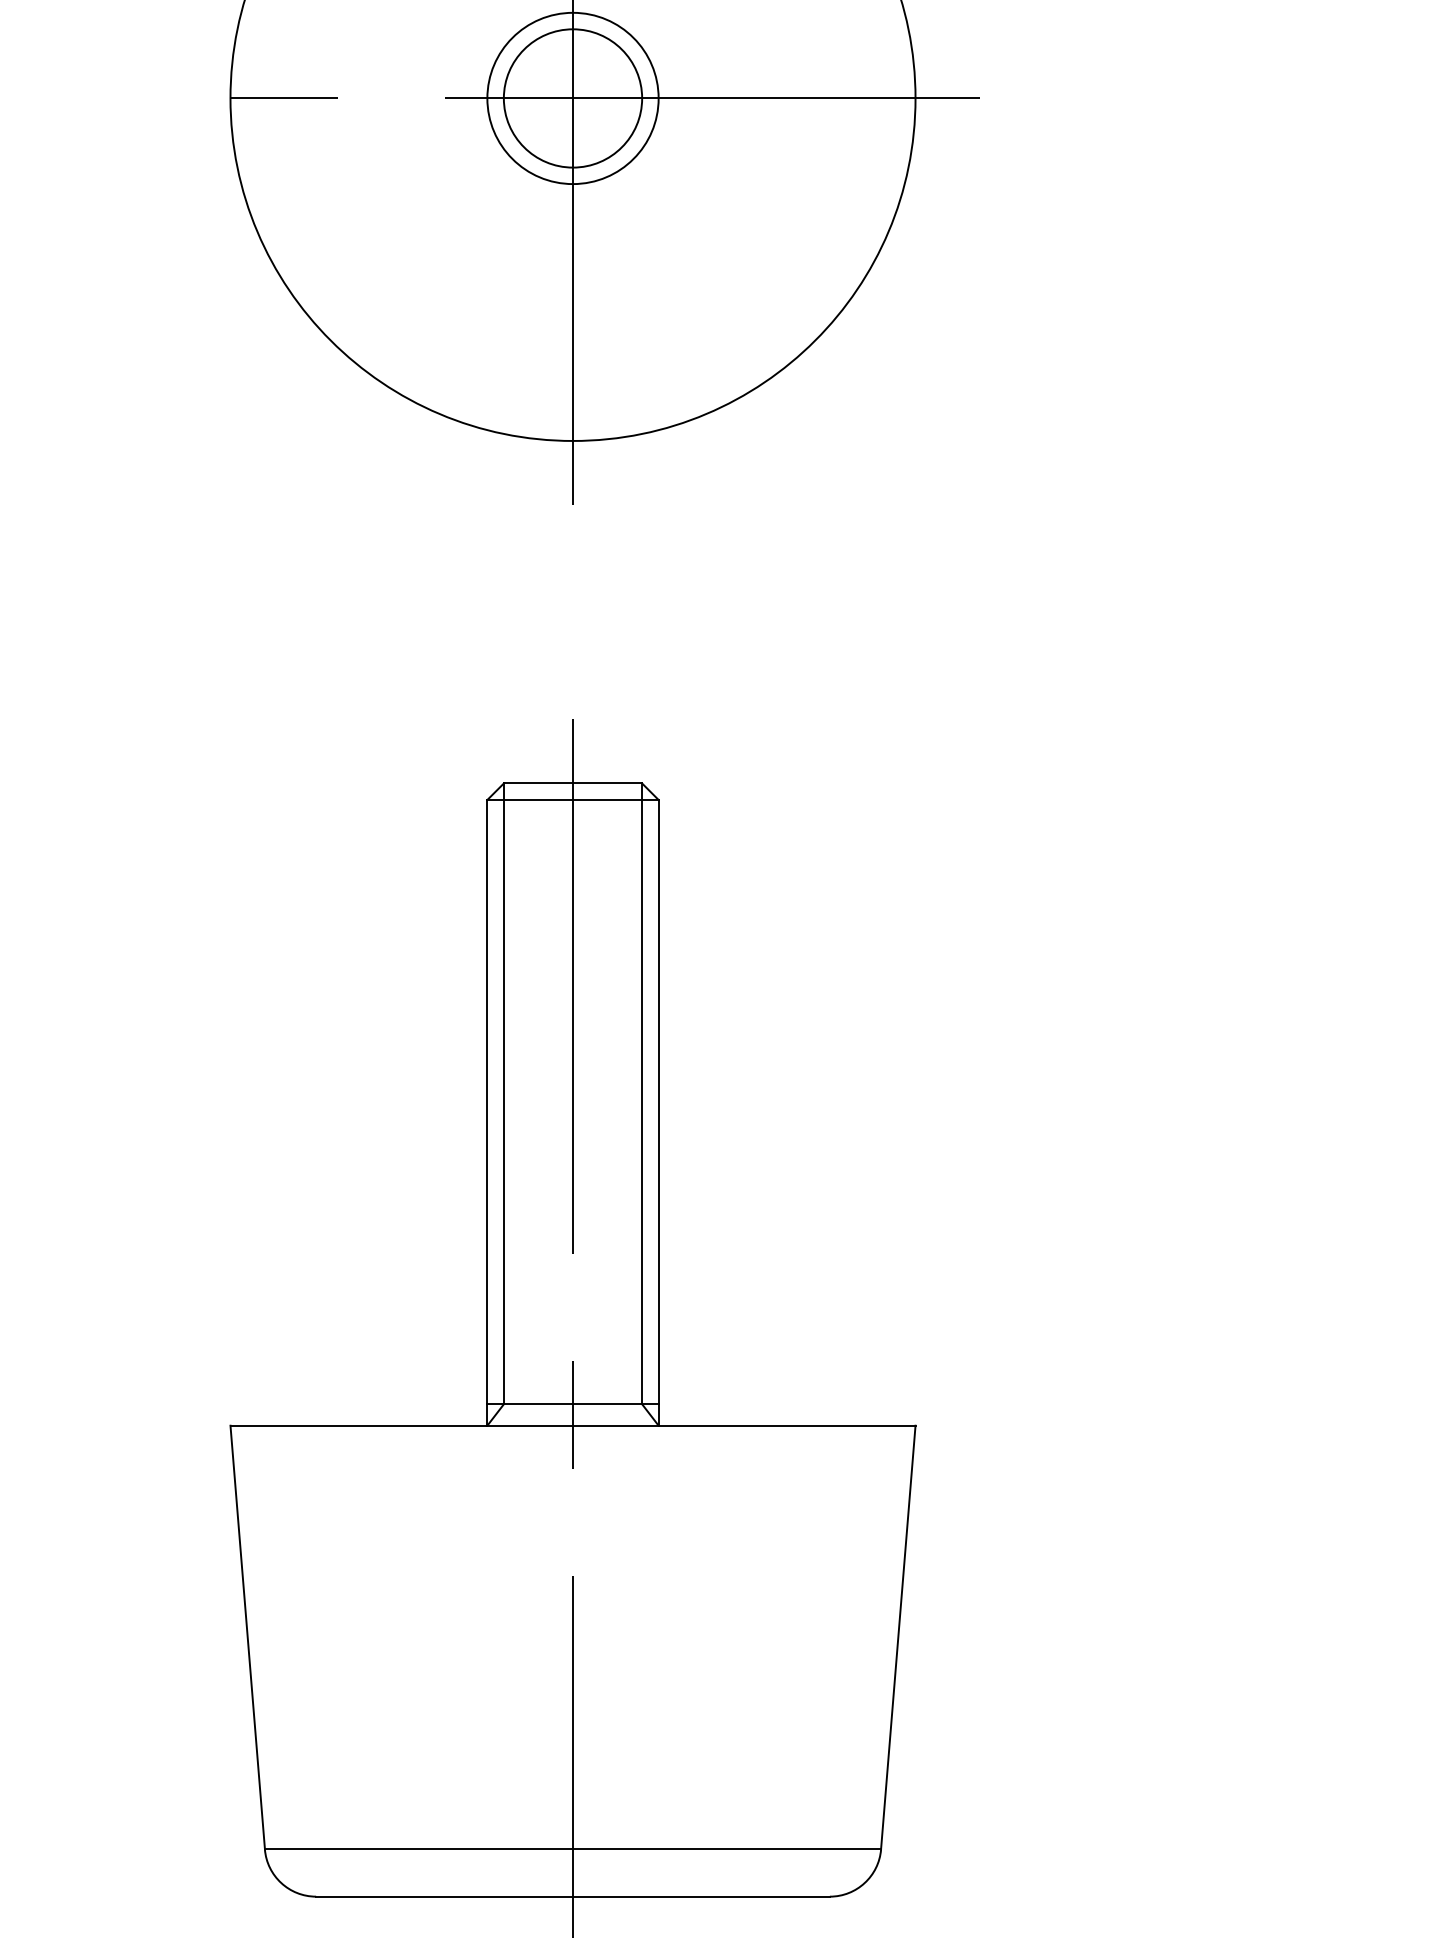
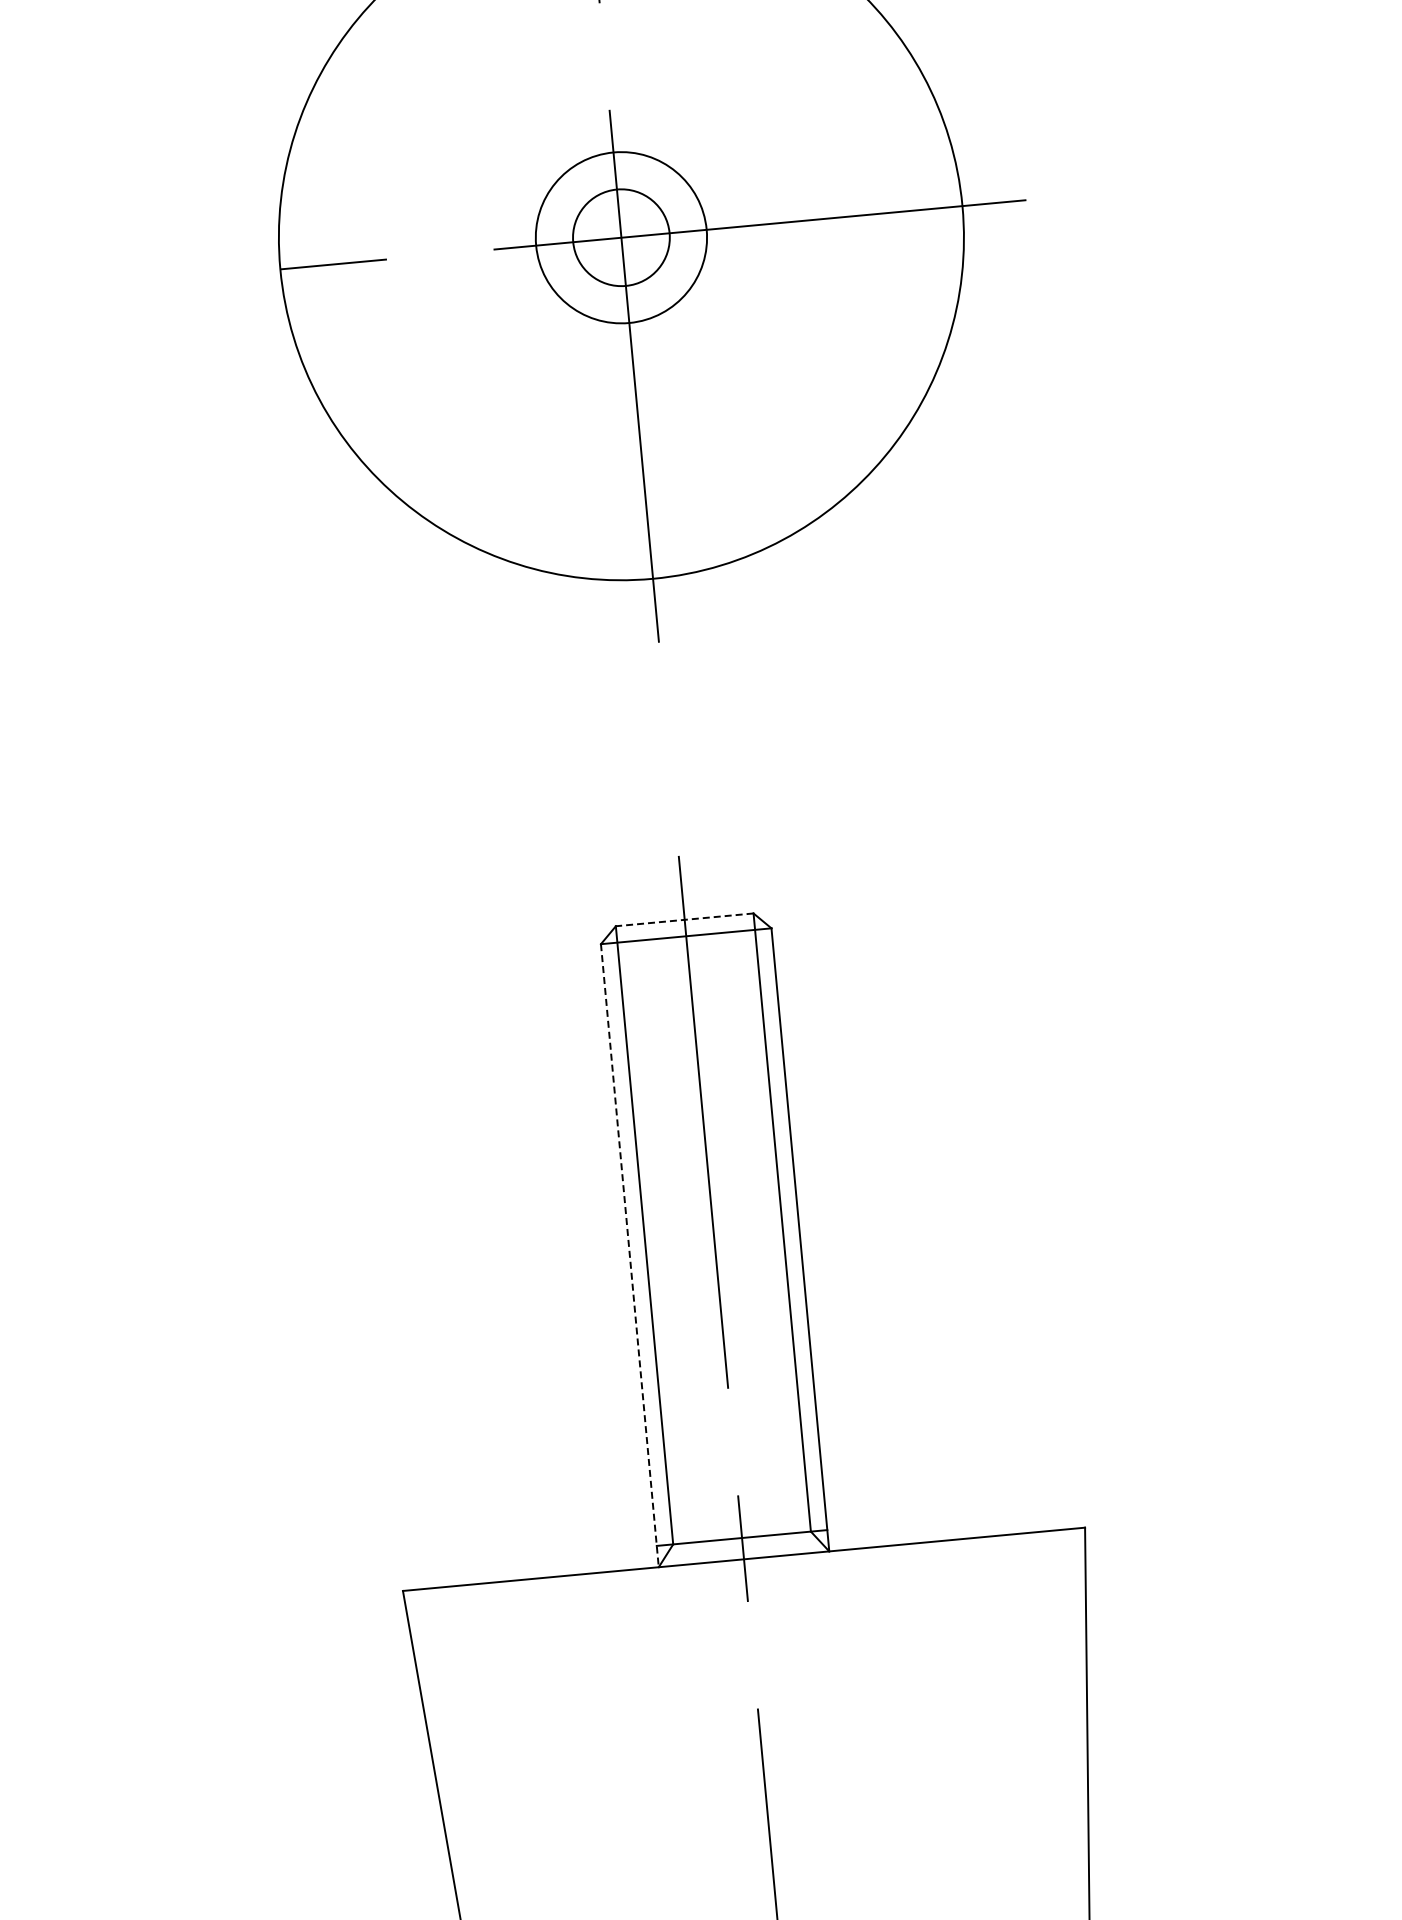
circle: (572, 98) -> (620, 237), size x0.7
line: (572, 783) -> (684, 919), solid -> dashed
line: (487, 1112) -> (629, 1255), solid -> dashed

